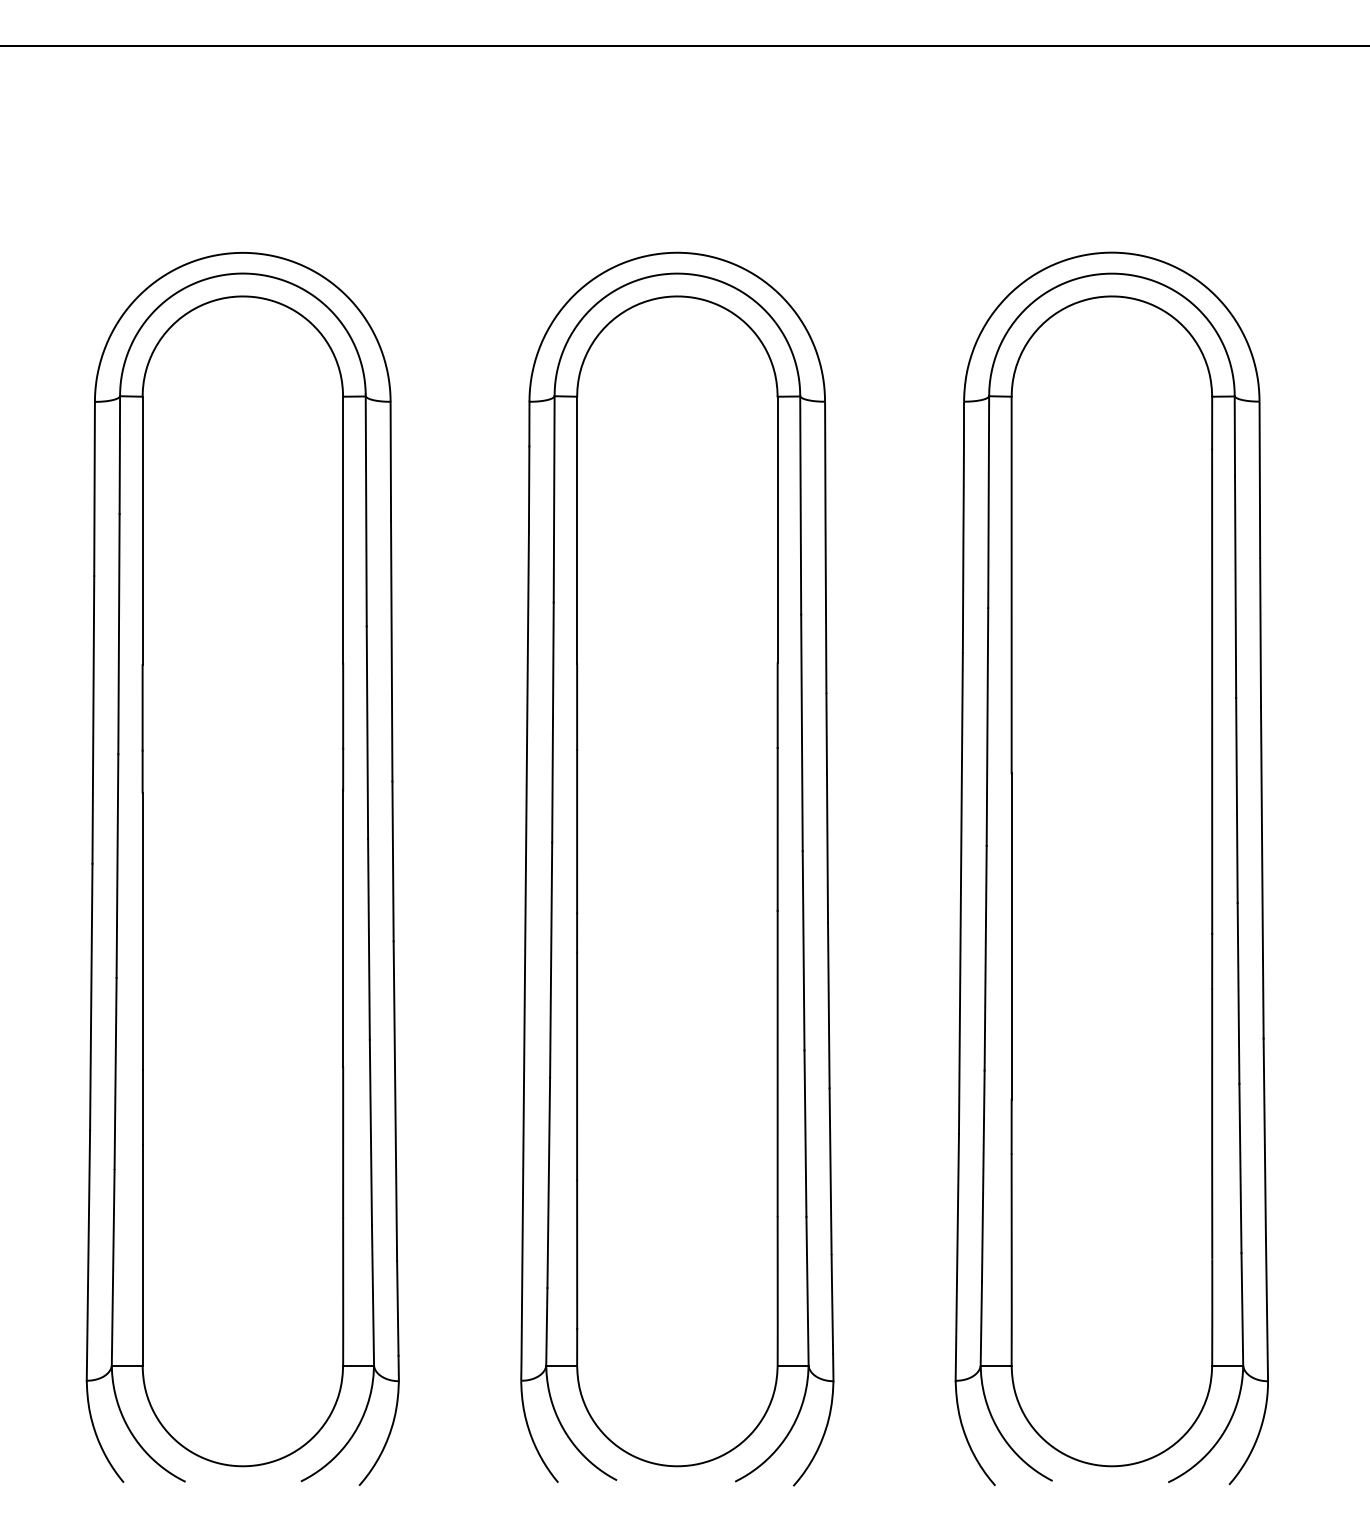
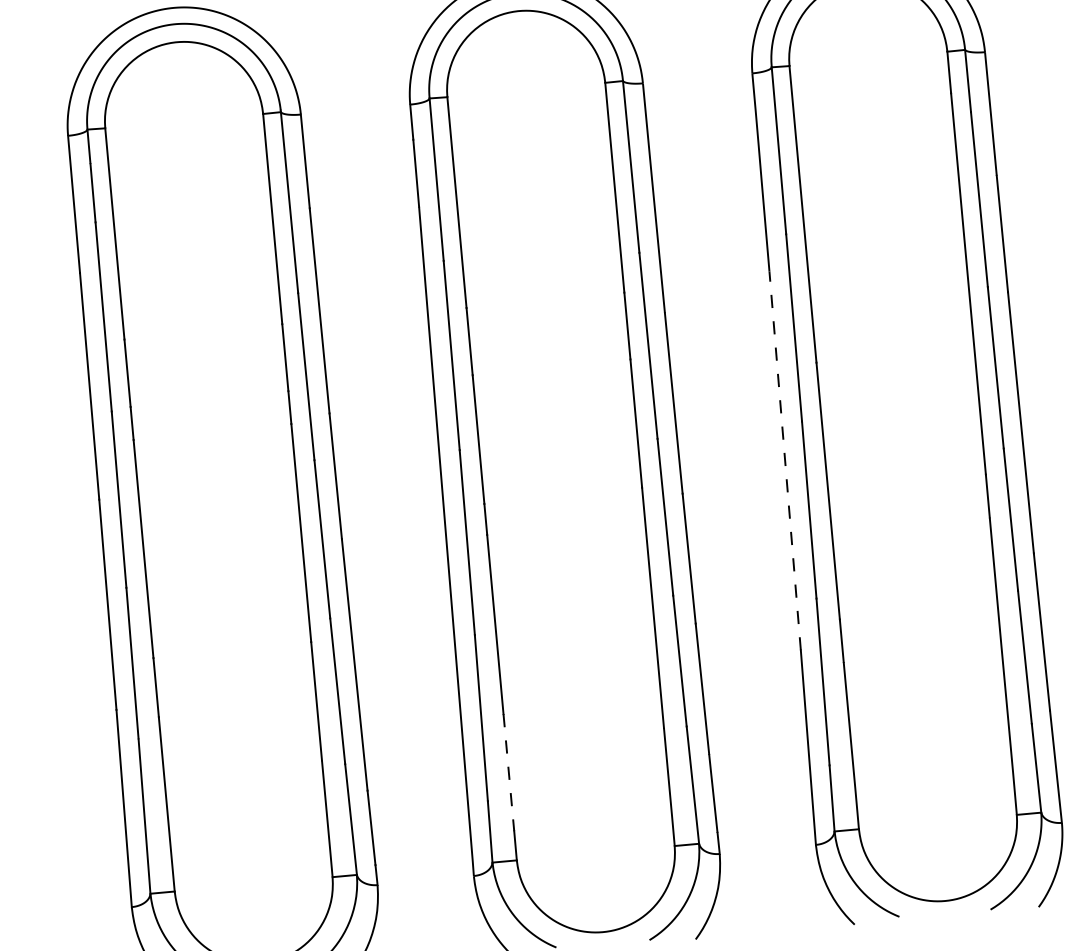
line: (960, 893) -> (784, 460), solid -> dashed
line: (577, 1255) -> (509, 773), solid -> dashed

